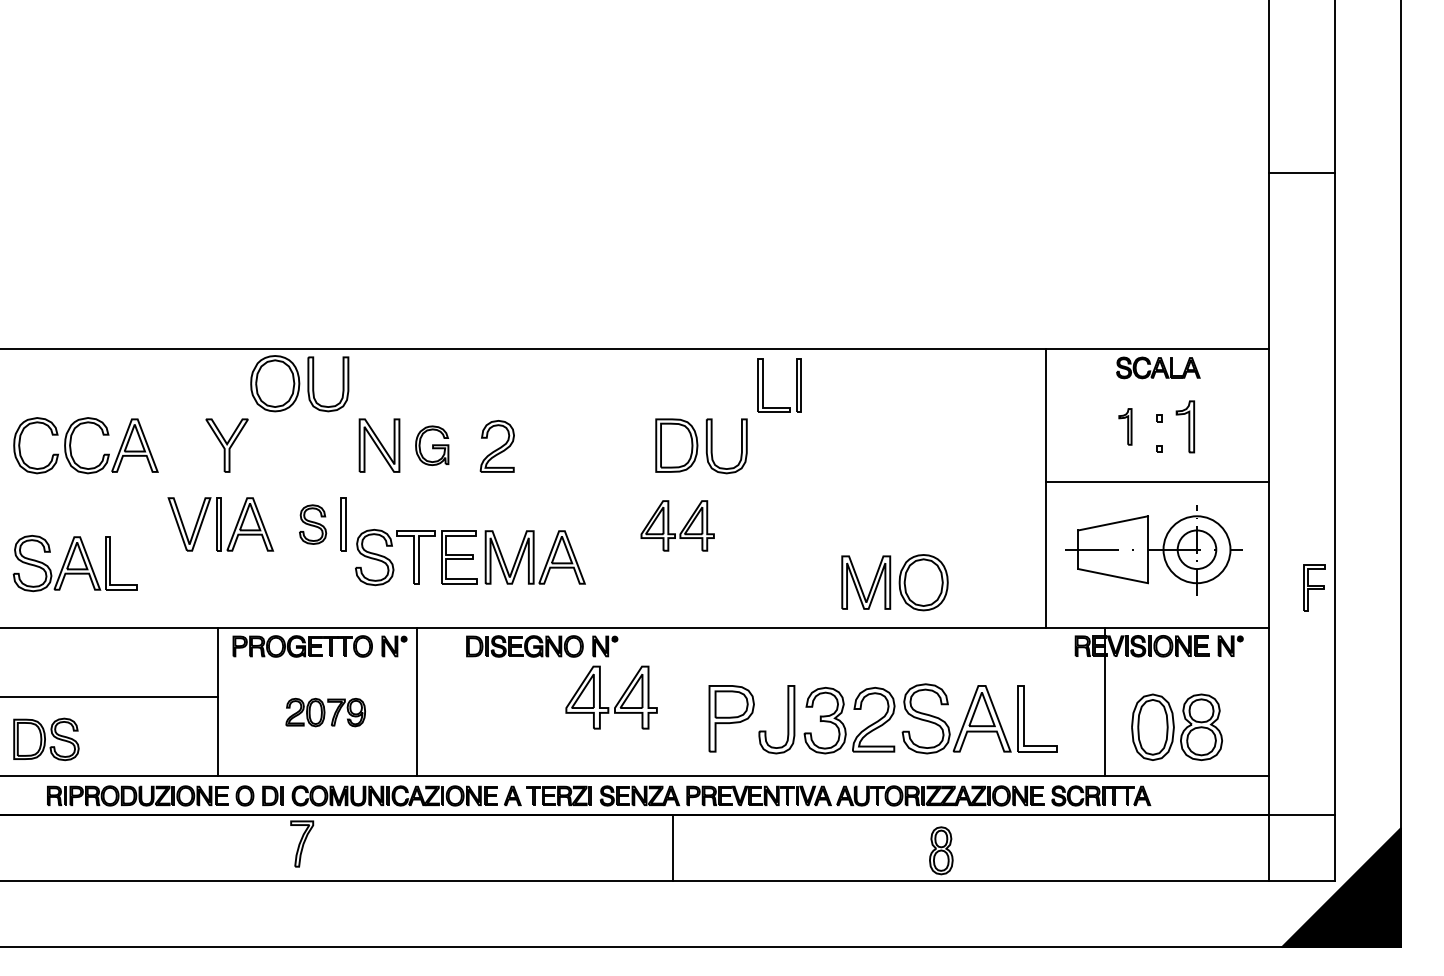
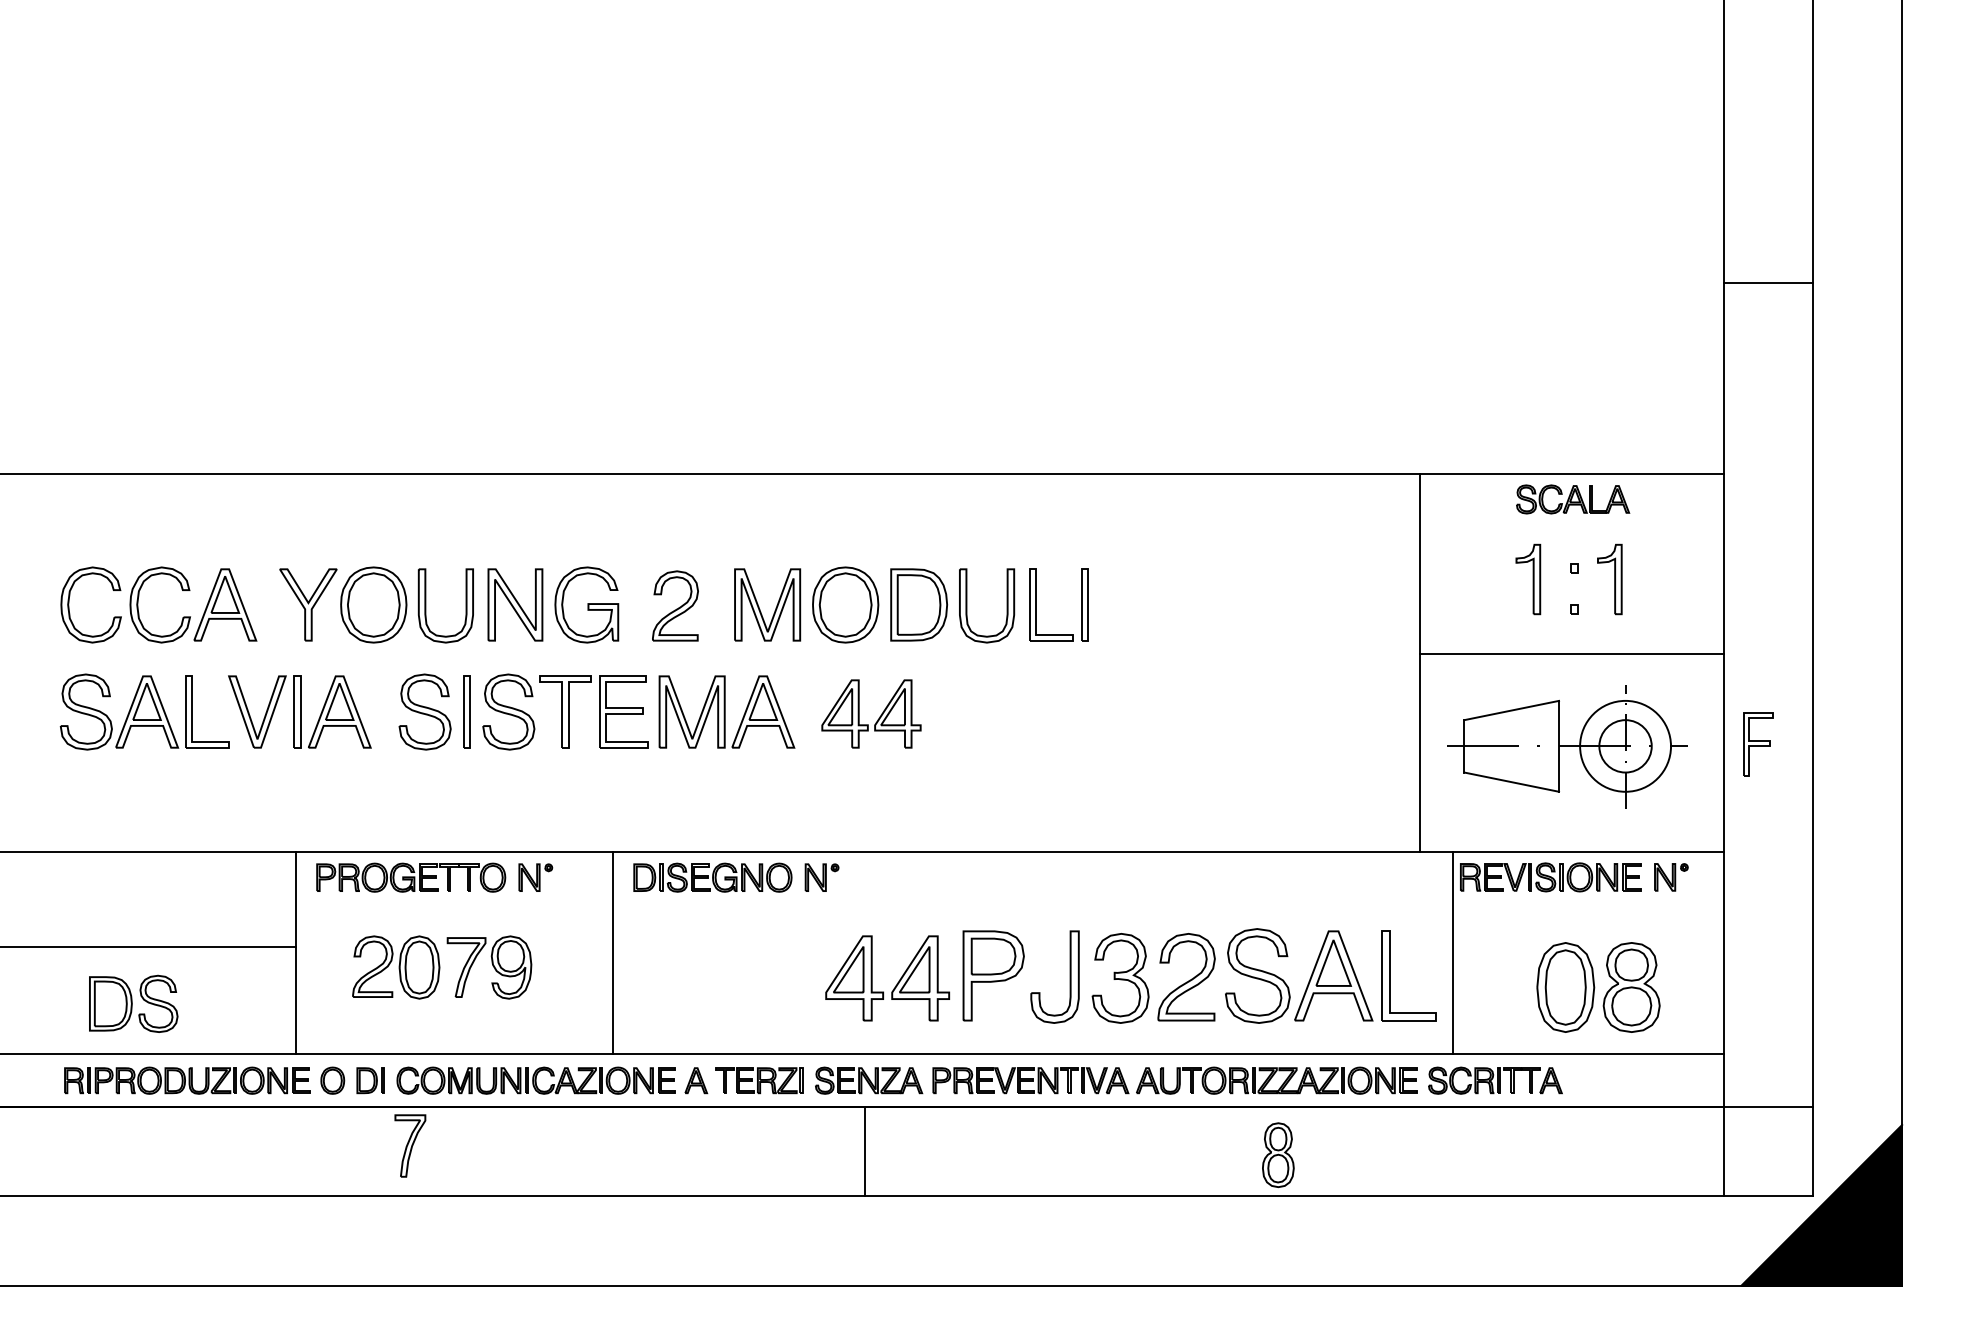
line: (1301, 172) -> (1767, 282), moved
part: (299, 383) -> (406, 604), moved
part: (763, 385) -> (1036, 604), moved
part: (1125, 426) -> (1528, 578), size x1.43
part: (71, 443) -> (139, 602), moved
part: (432, 445) -> (587, 604), size x1.43
part: (312, 524) -> (424, 712), size x1.43
part: (683, 527) -> (879, 716), moved
part: (470, 557) -> (638, 712), moved
part: (74, 563) -> (143, 712), moved
part: (894, 582) -> (805, 604), moved
part: (1314, 587) -> (1757, 743), moved
part: (618, 700) -> (896, 982), moved
line: (416, 701) -> (613, 952), moved
line: (1104, 701) -> (1452, 952), moved
part: (325, 712) -> (442, 967), size x1.67
part: (46, 739) -> (133, 1004), moved
line: (673, 848) -> (865, 1152), moved

